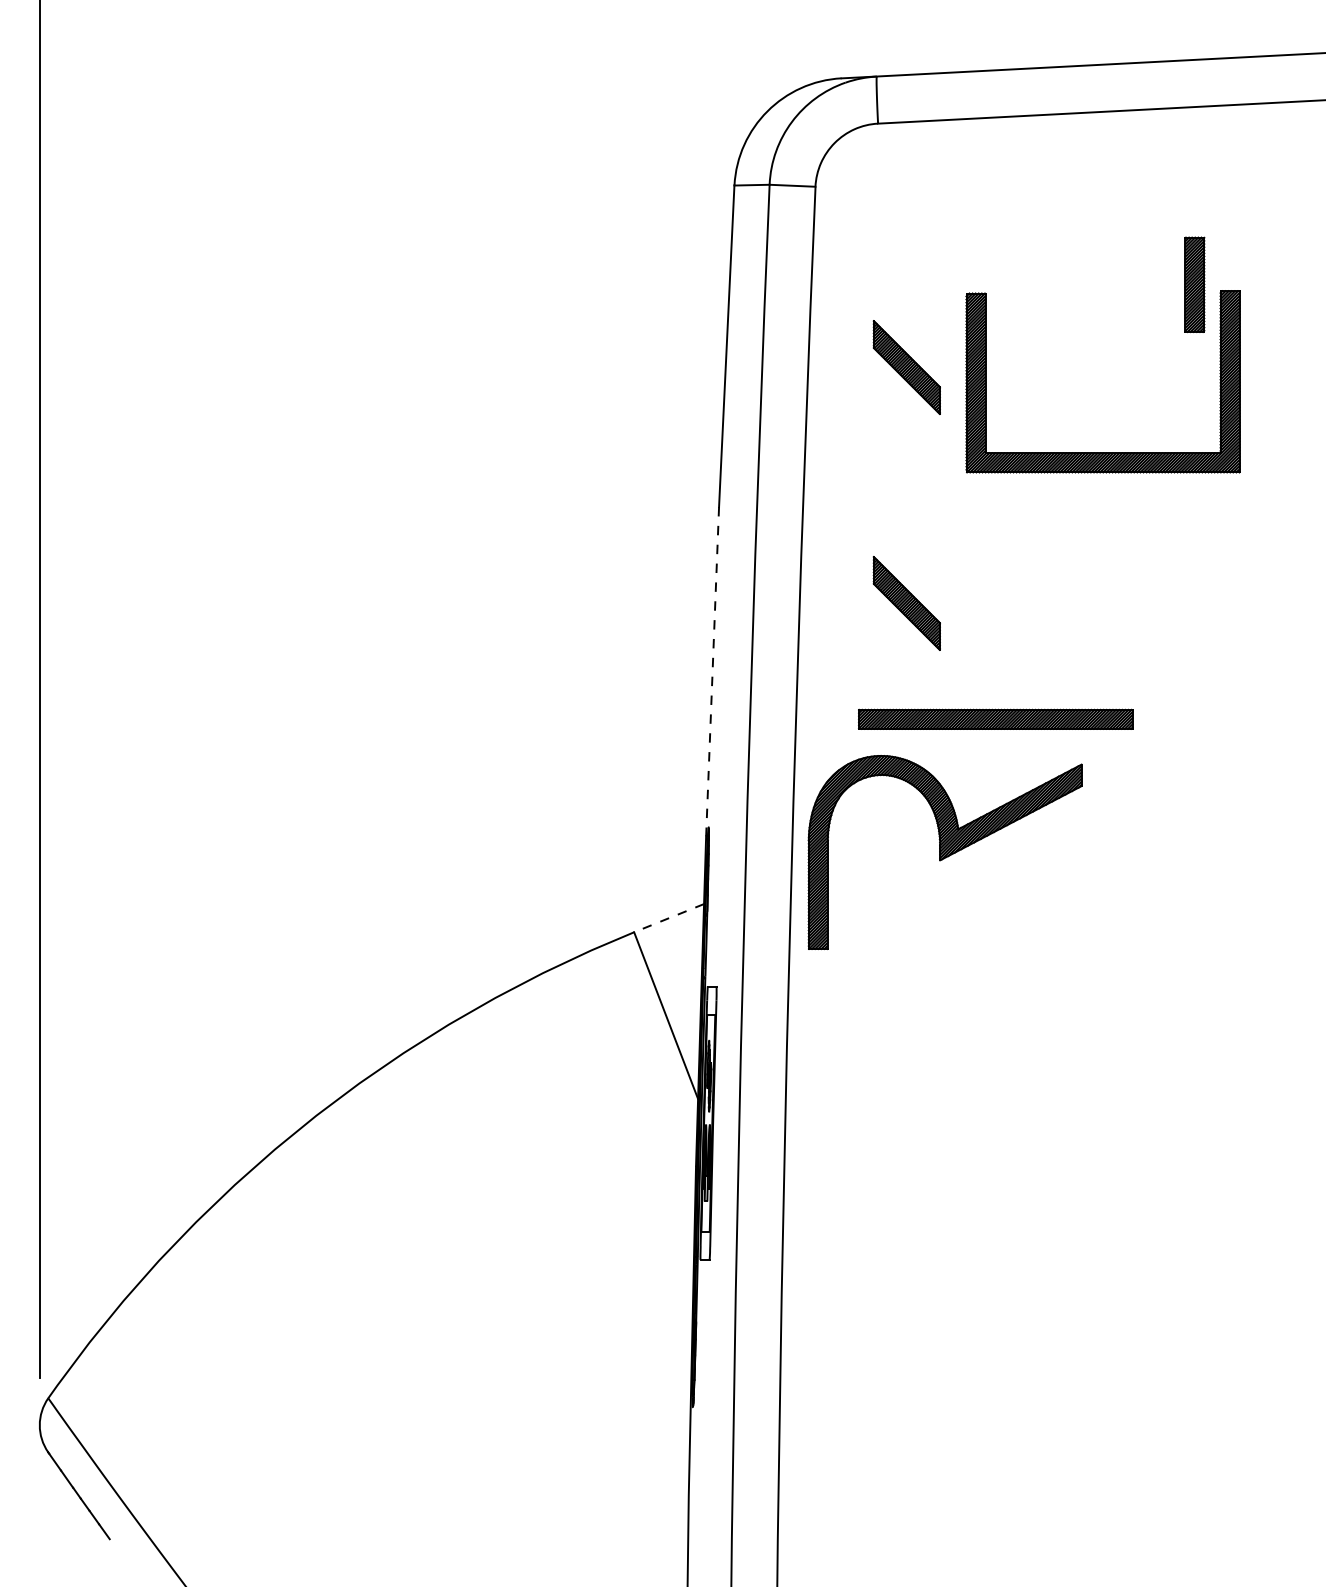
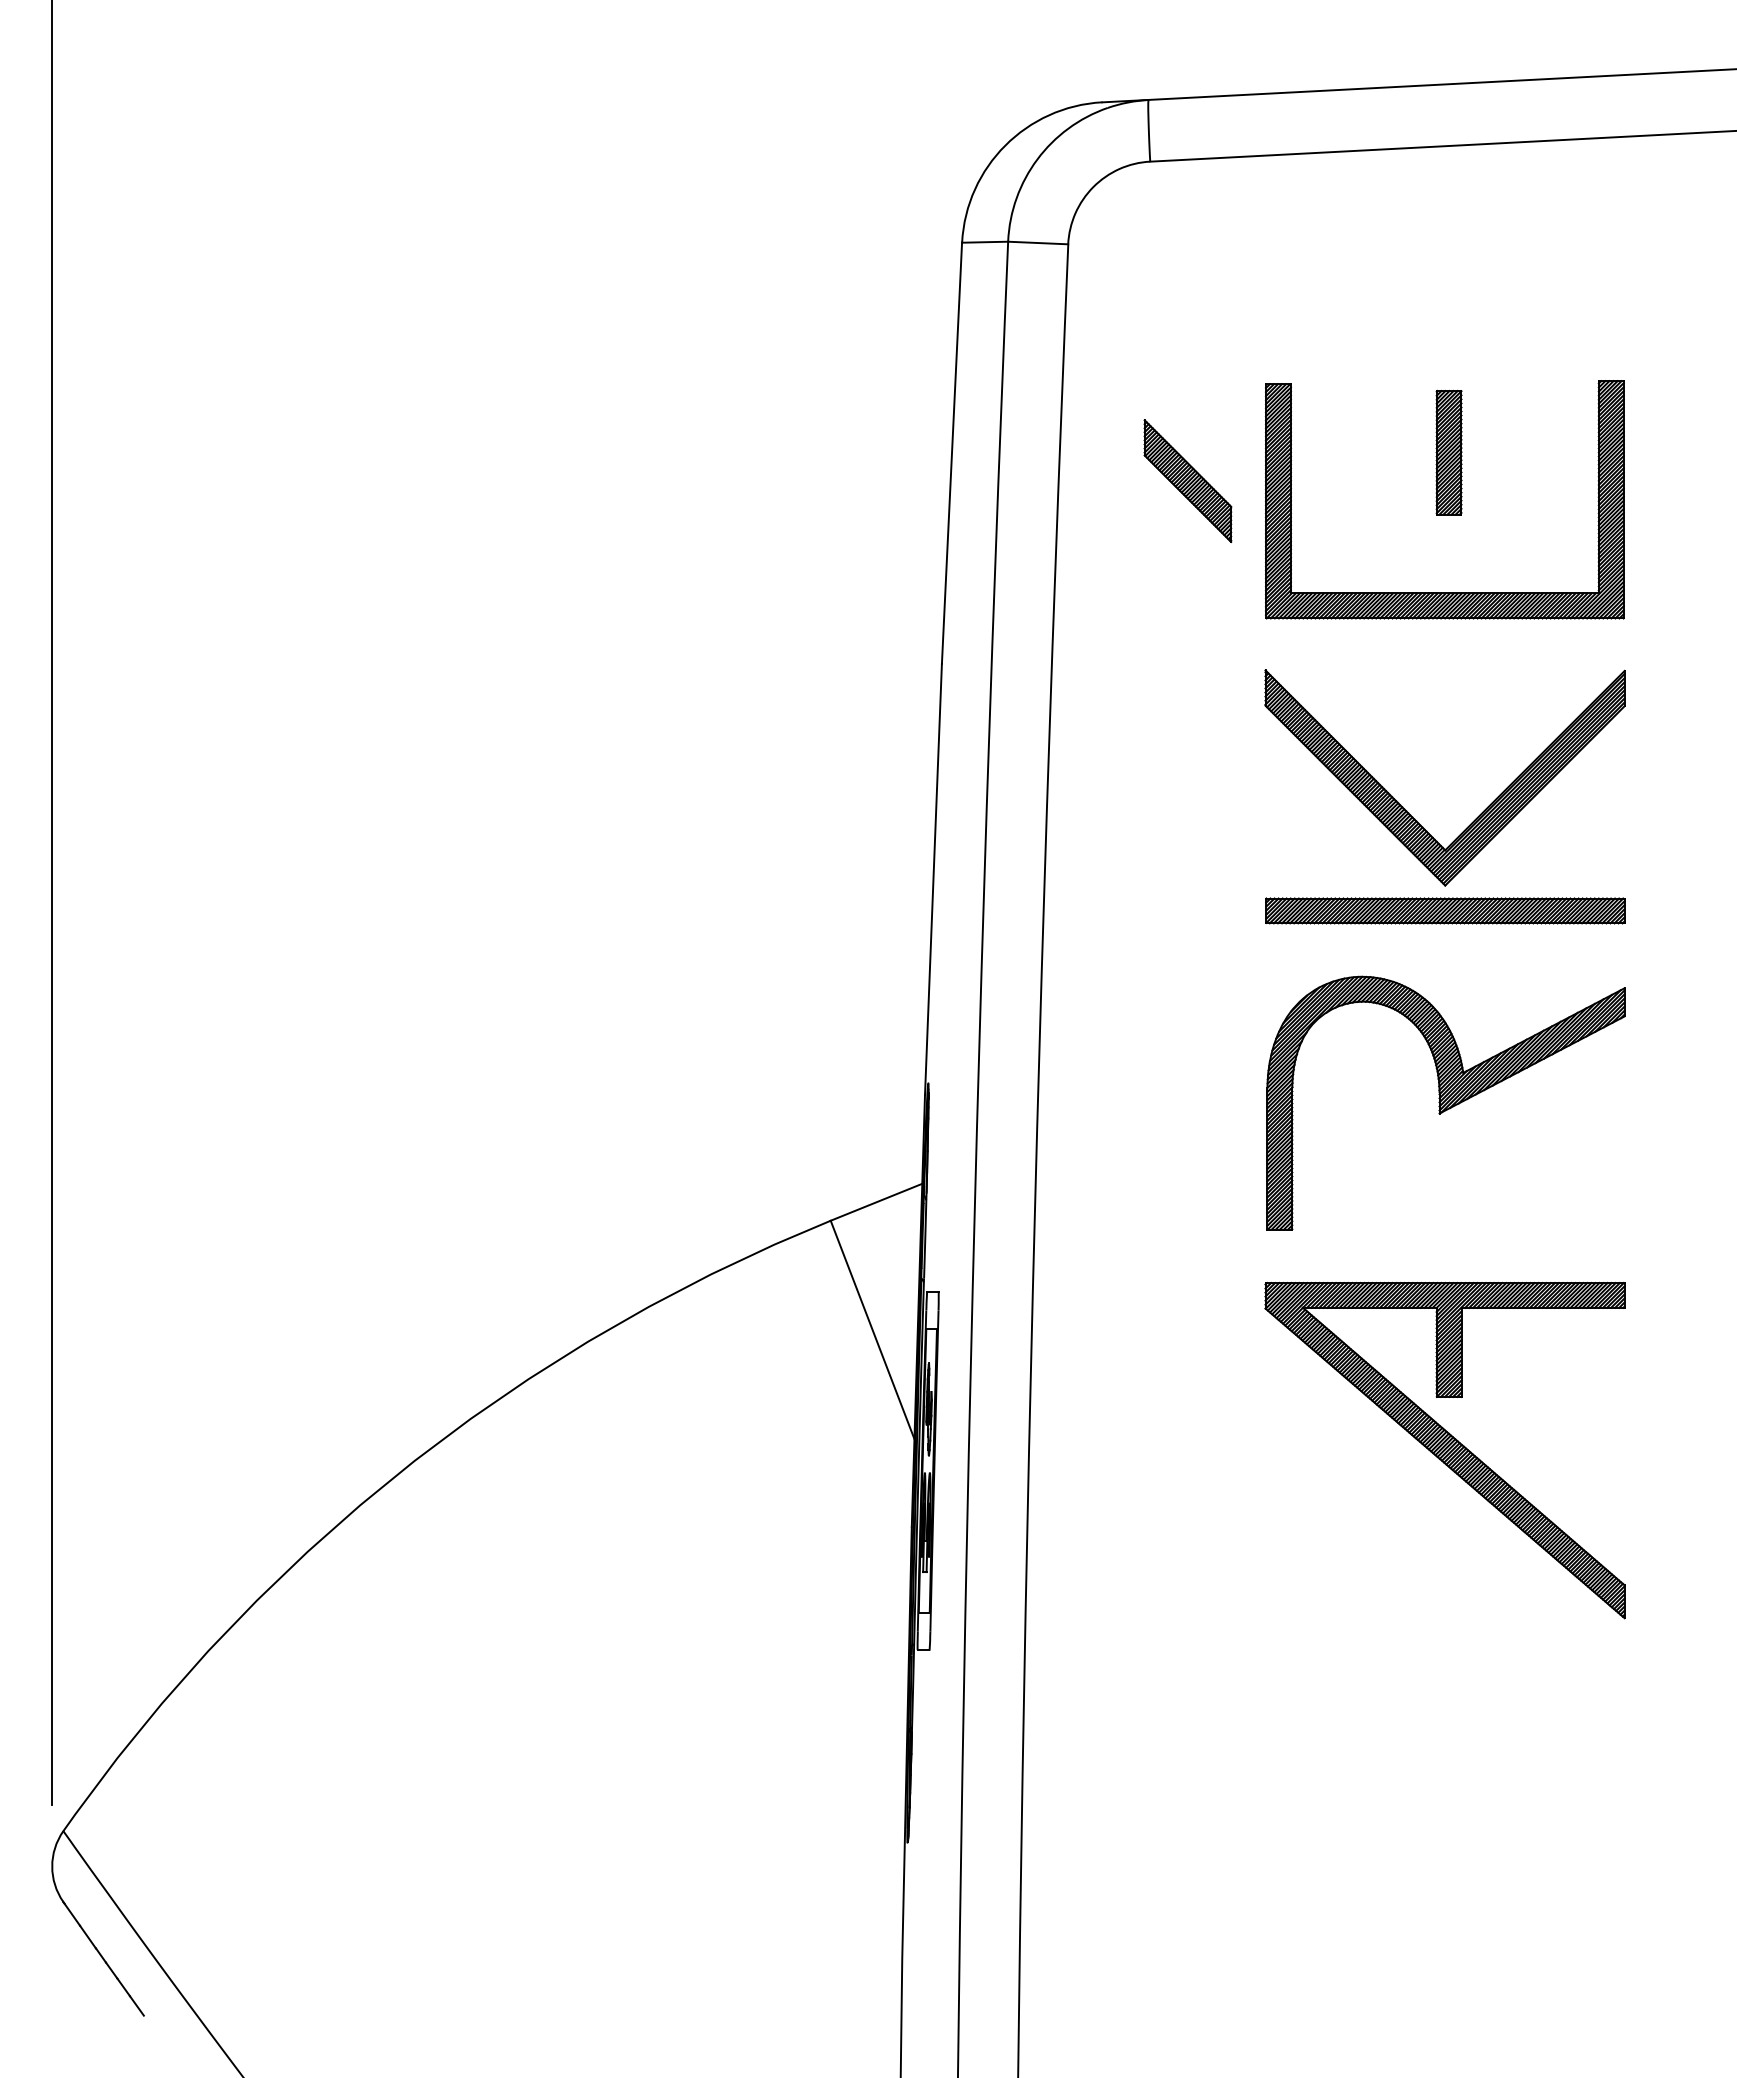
part: (1194, 284) -> (1448, 452), moved
part: (906, 603) -> (1187, 789), removed
part: (1076, 620) -> (1409, 812), added
line: (712, 671) -> (933, 879), dashed -> solid
part: (995, 719) -> (1445, 910), moved
part: (944, 851) -> (1445, 1102), moved
line: (669, 918) -> (876, 1202), dashed -> solid
part: (1102, 1107) -> (1444, 1450), added

